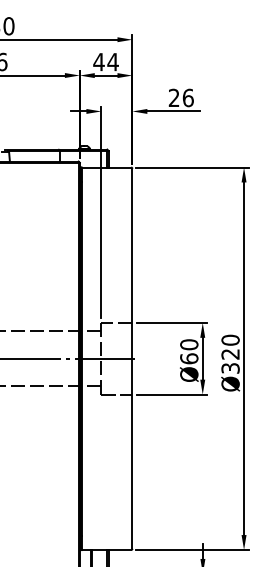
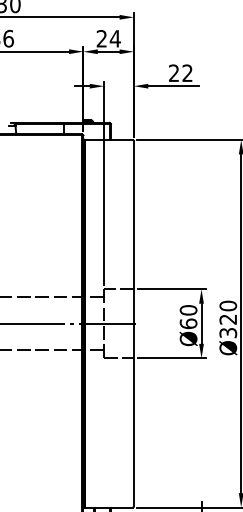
text: (98, 61) -> (101, 38), 44 -> 24
text: (187, 97) -> (186, 72), 26 -> 22

